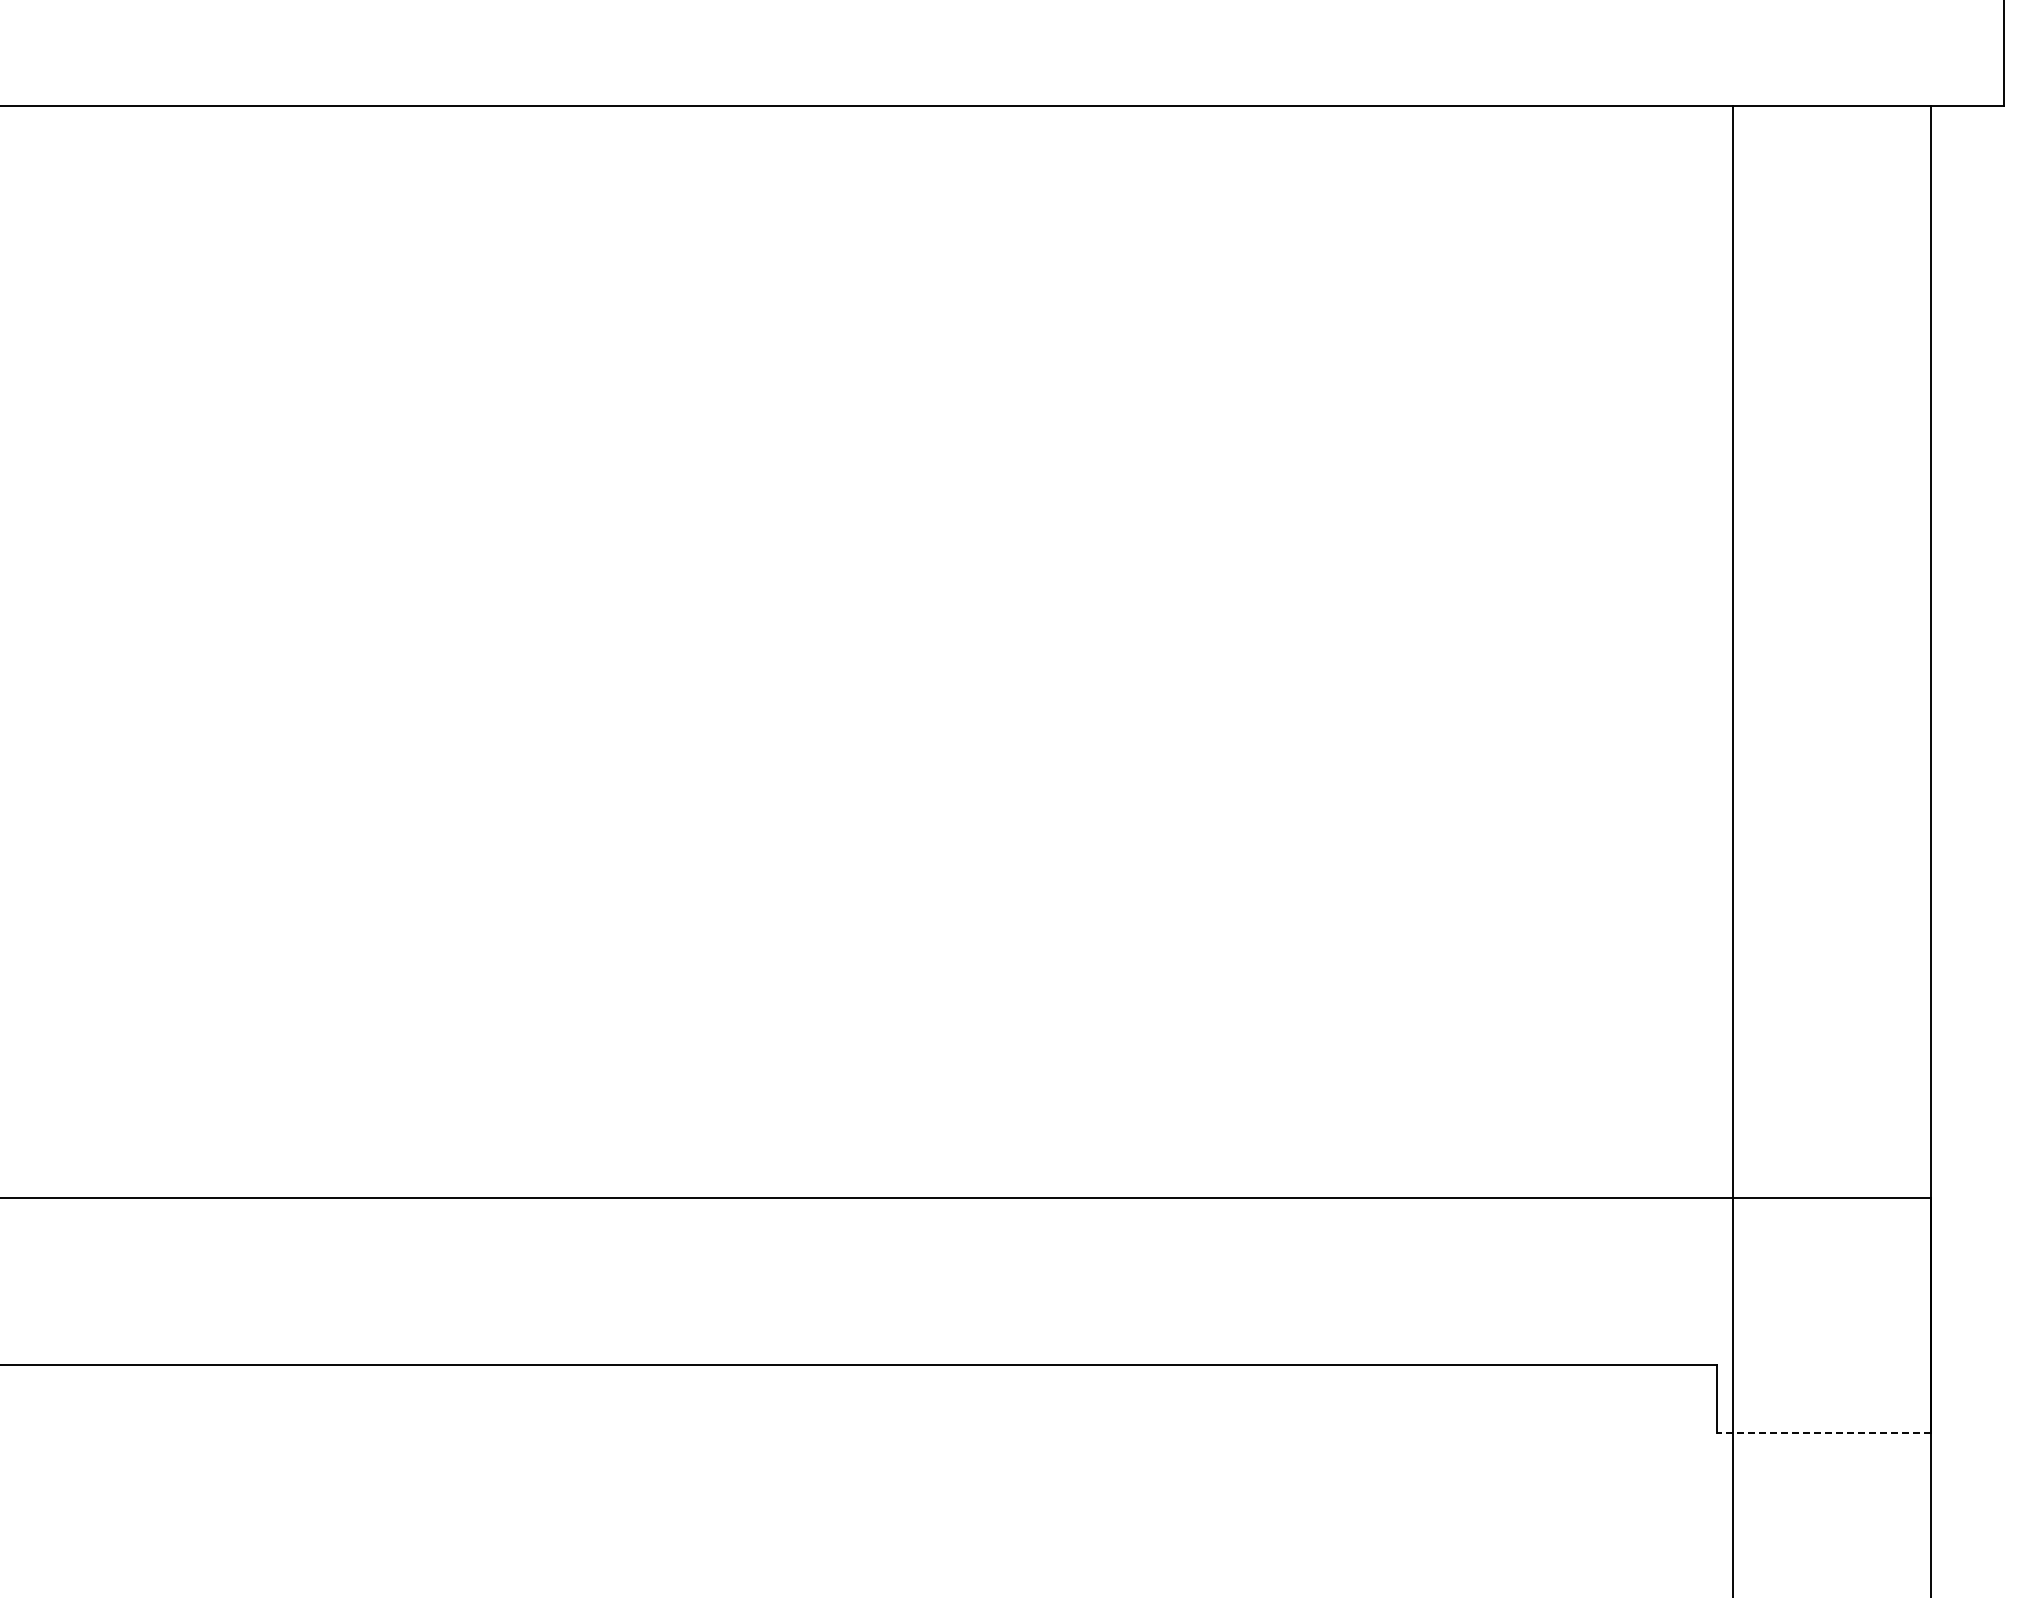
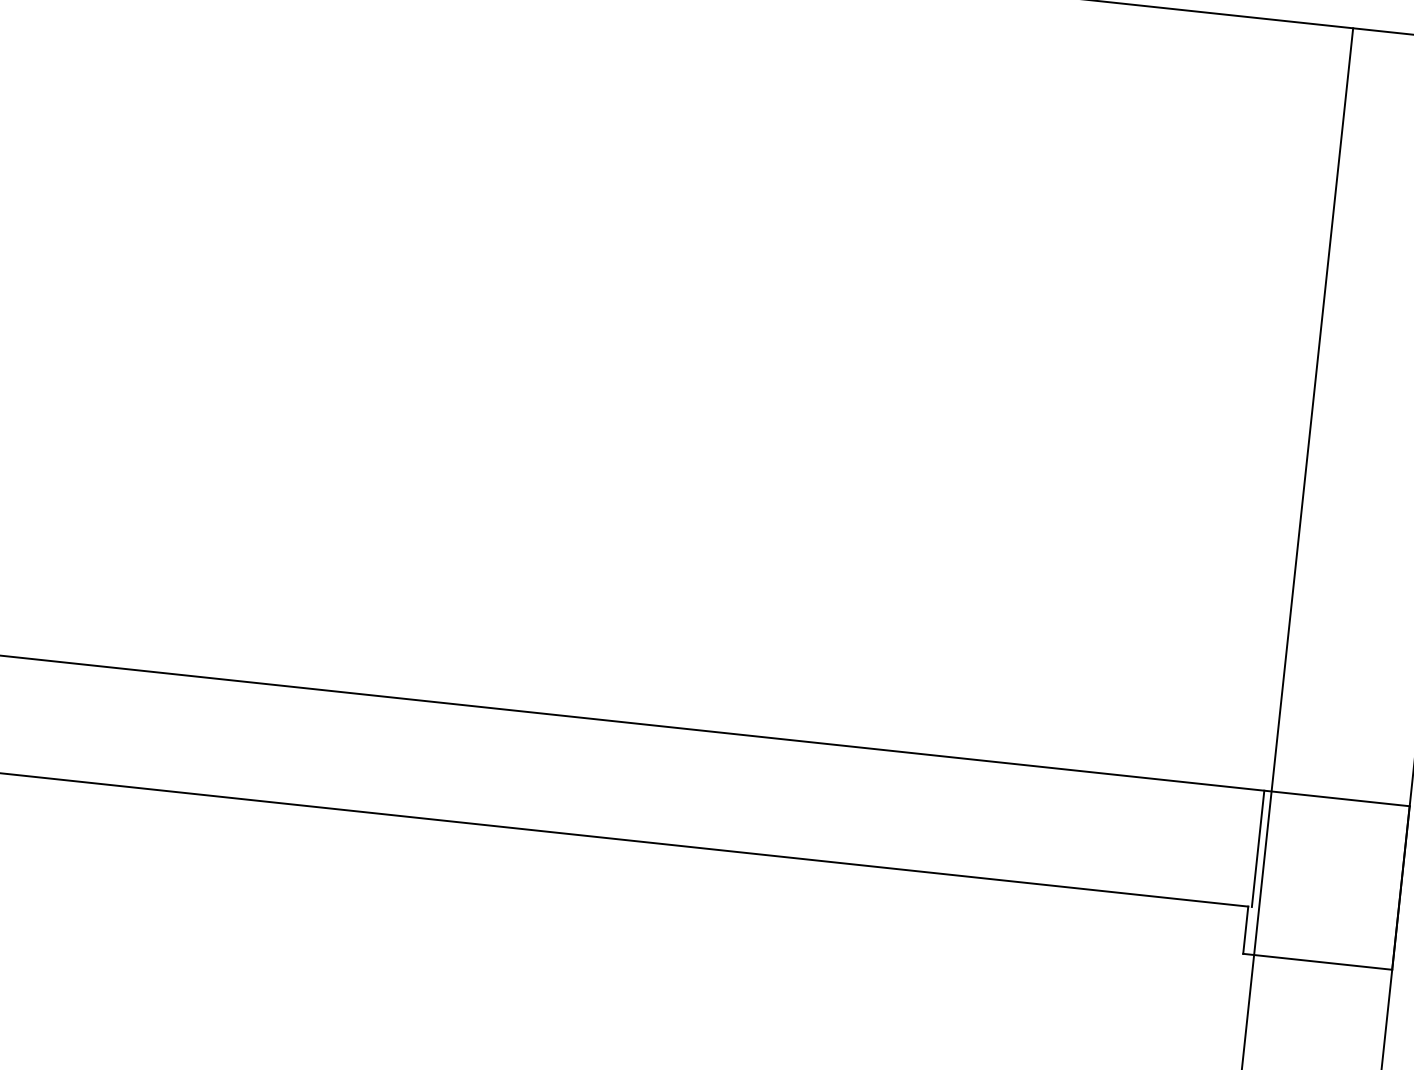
line: (1722, 1281) -> (1258, 848), added
line: (1823, 1432) -> (1317, 961), dashed -> solid

